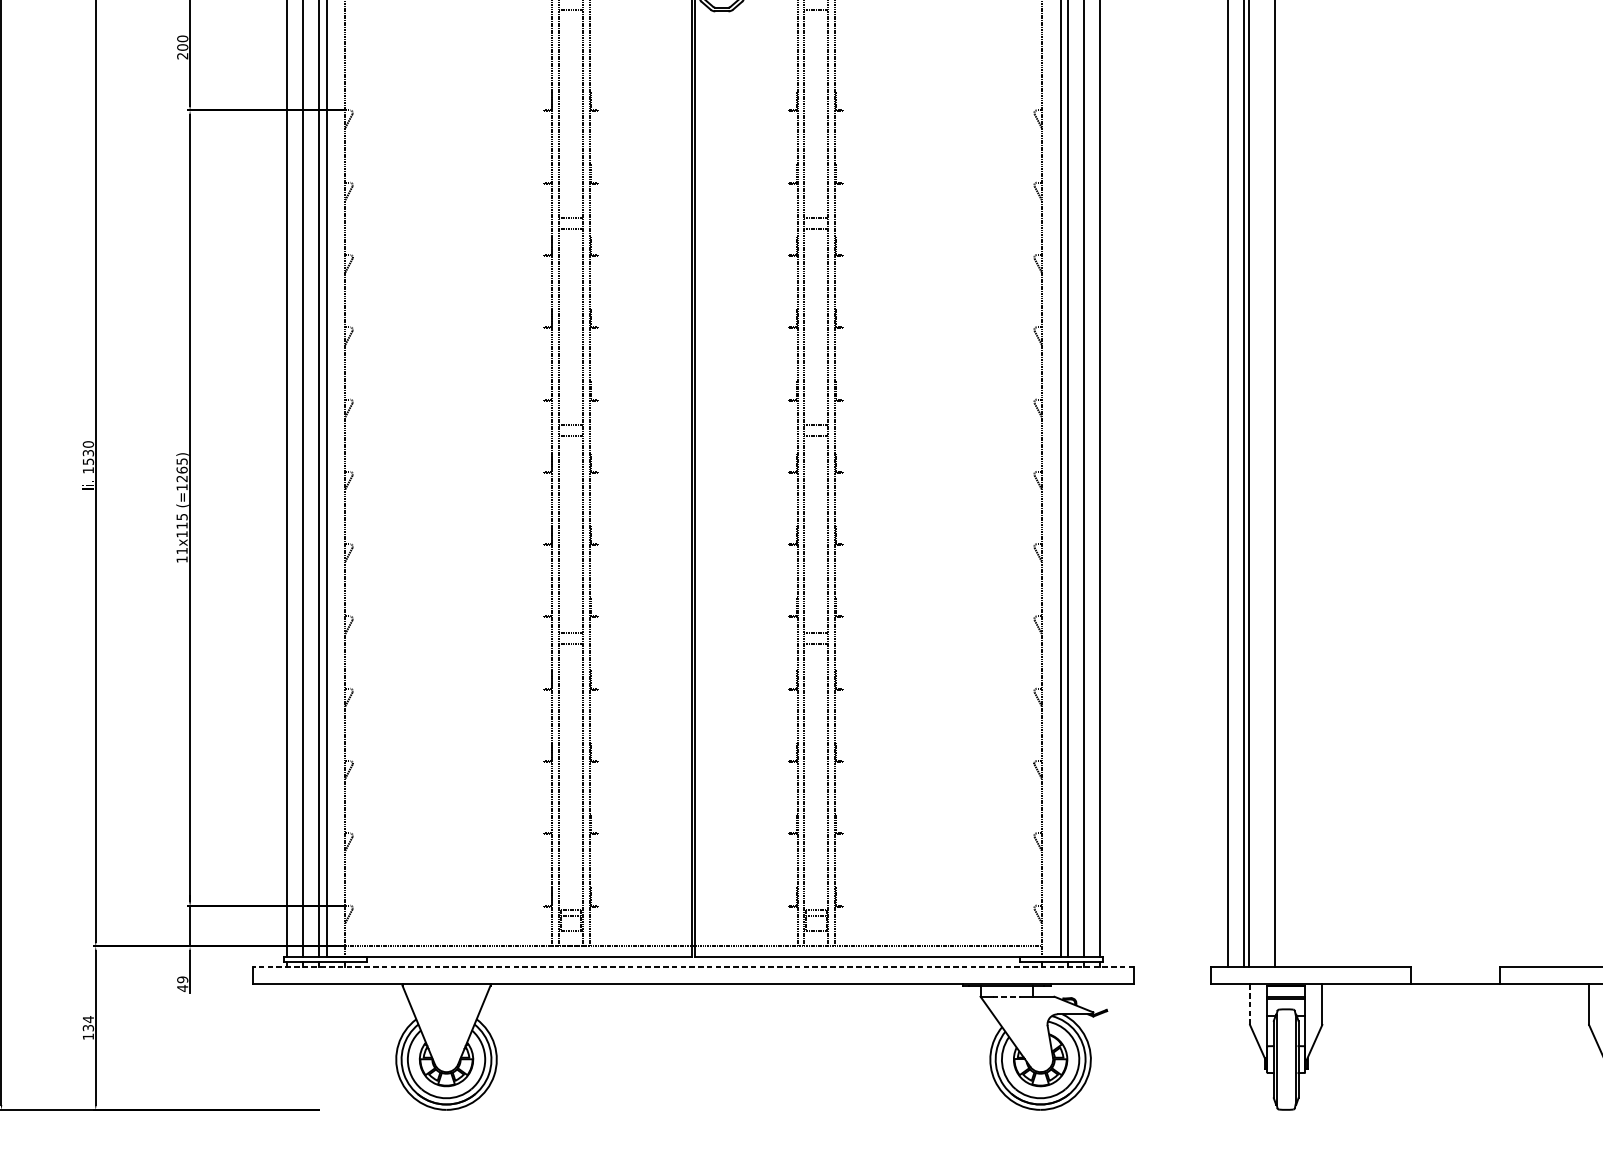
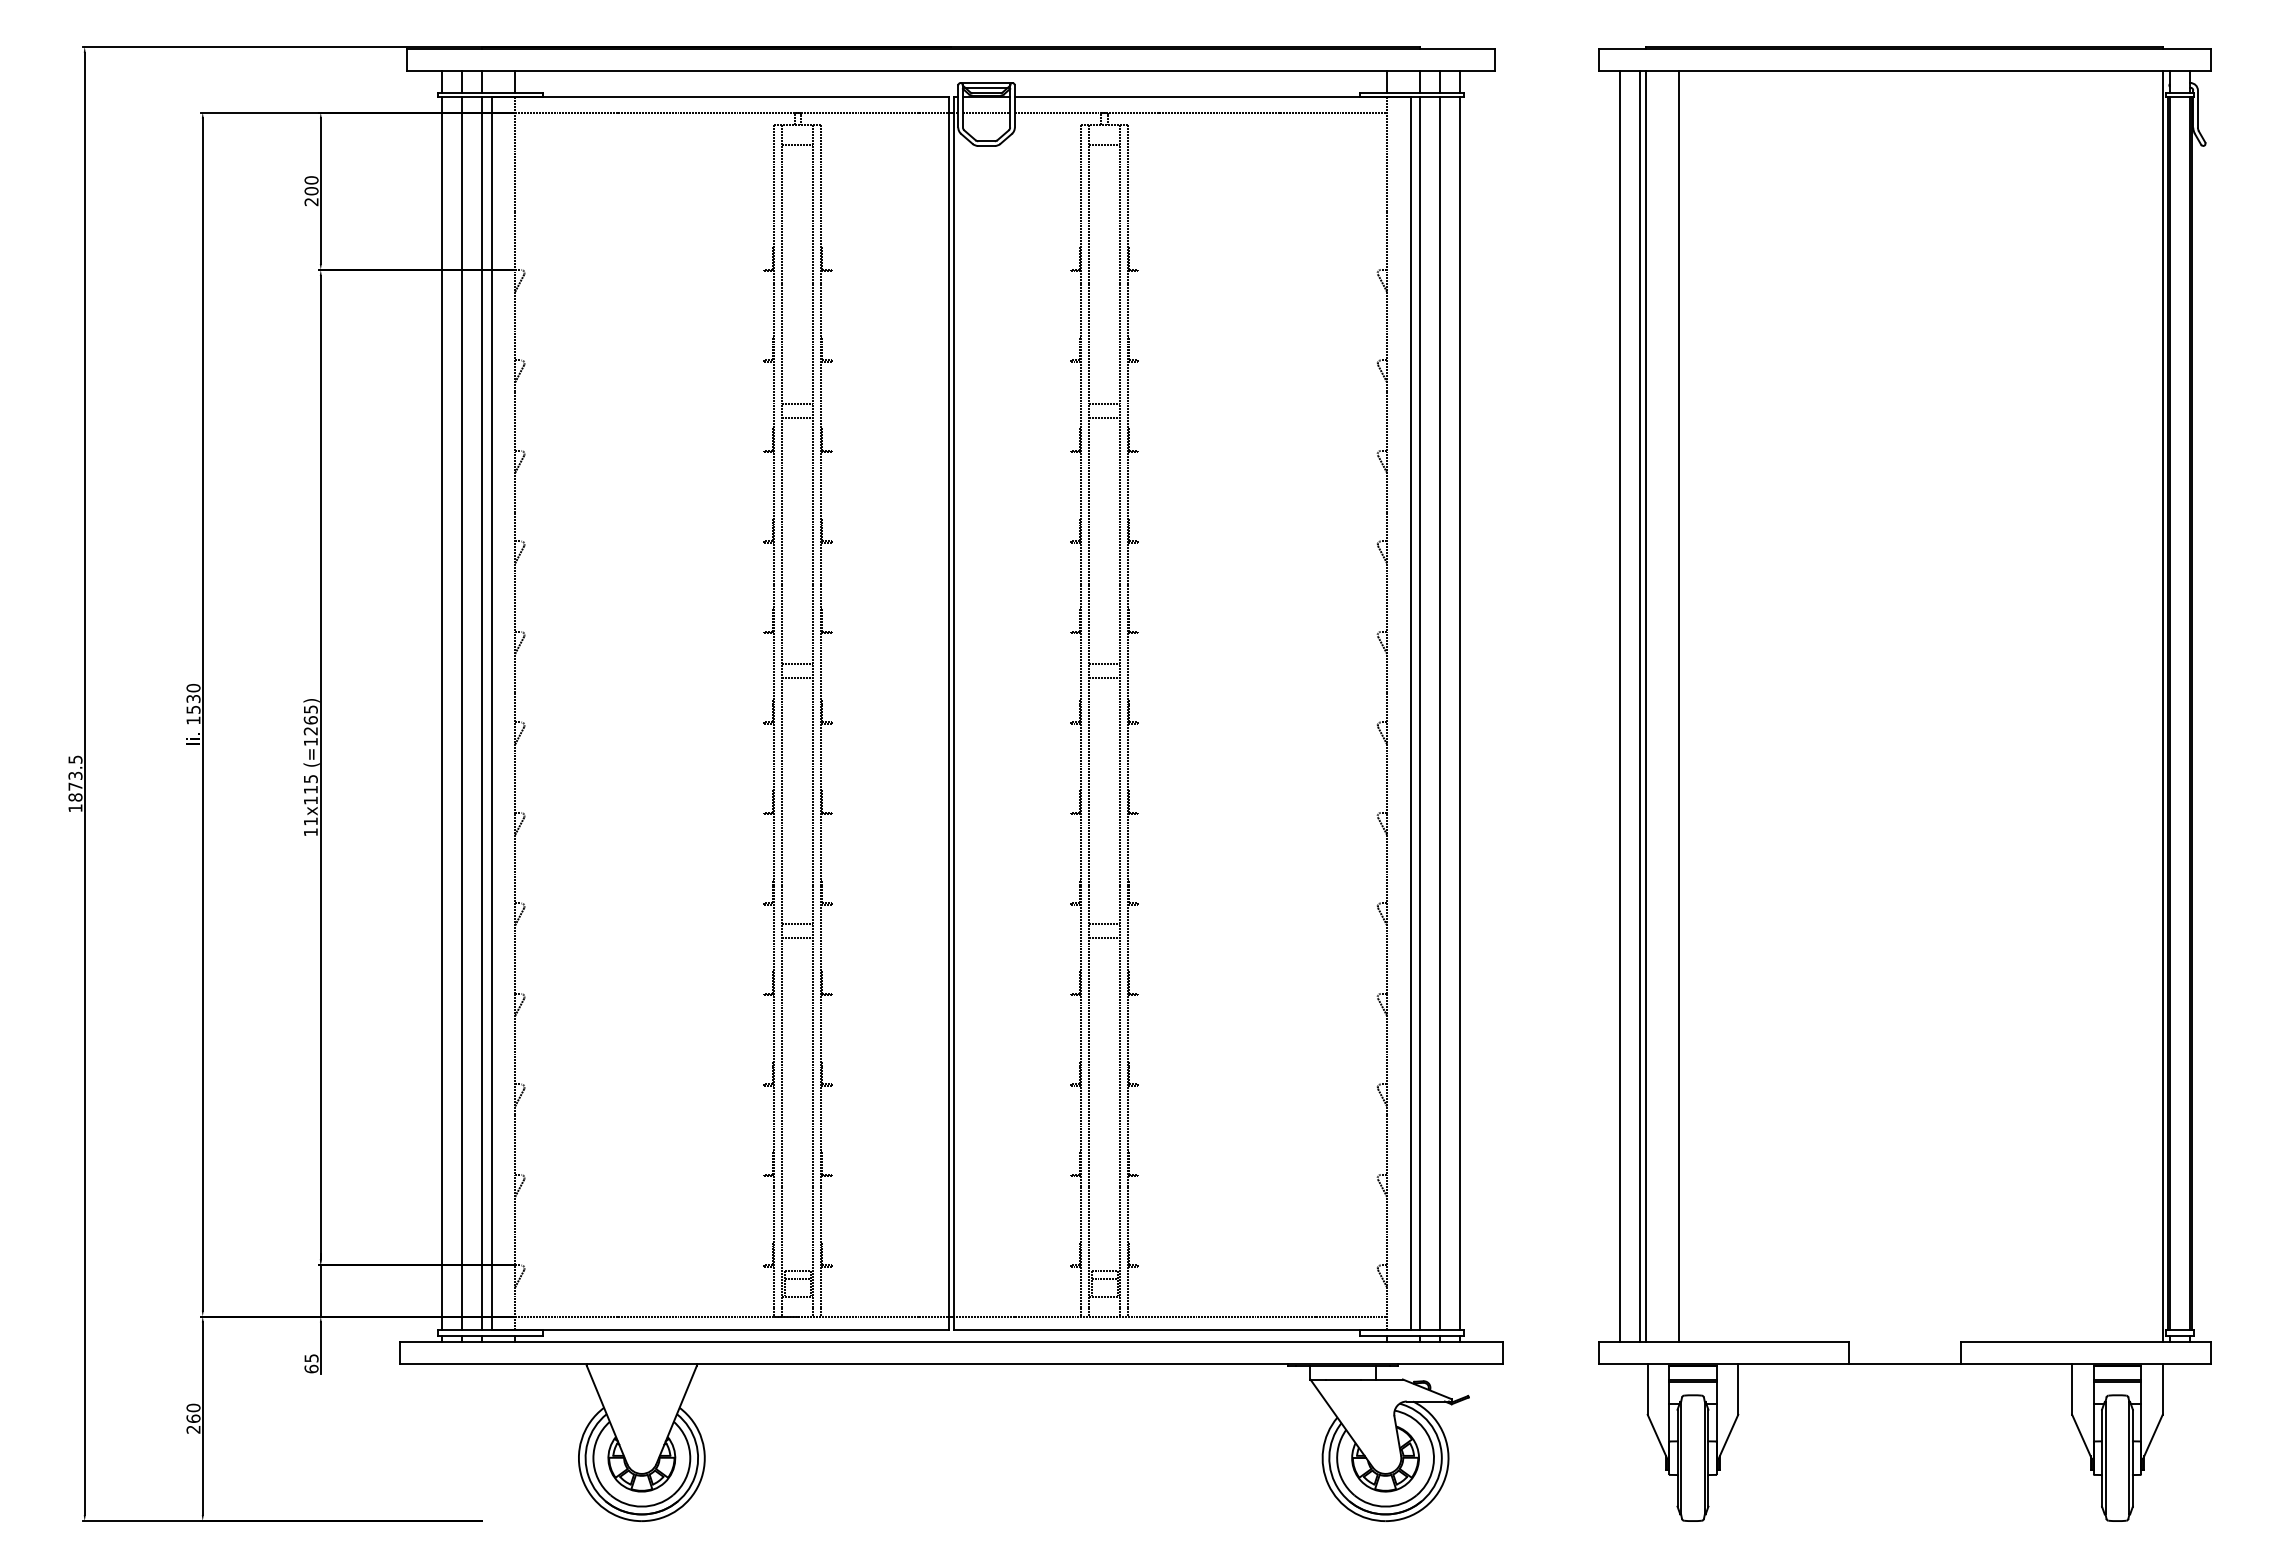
line: (693, 966) -> (951, 1341), dashed -> solid
text: (182, 983) -> (311, 1363), 49 -> 65
line: (1007, 996) -> (1343, 1379), dashed -> solid
line: (1249, 1004) -> (1647, 1389), dashed -> solid
text: (88, 1027) -> (193, 1418), 134 -> 260

